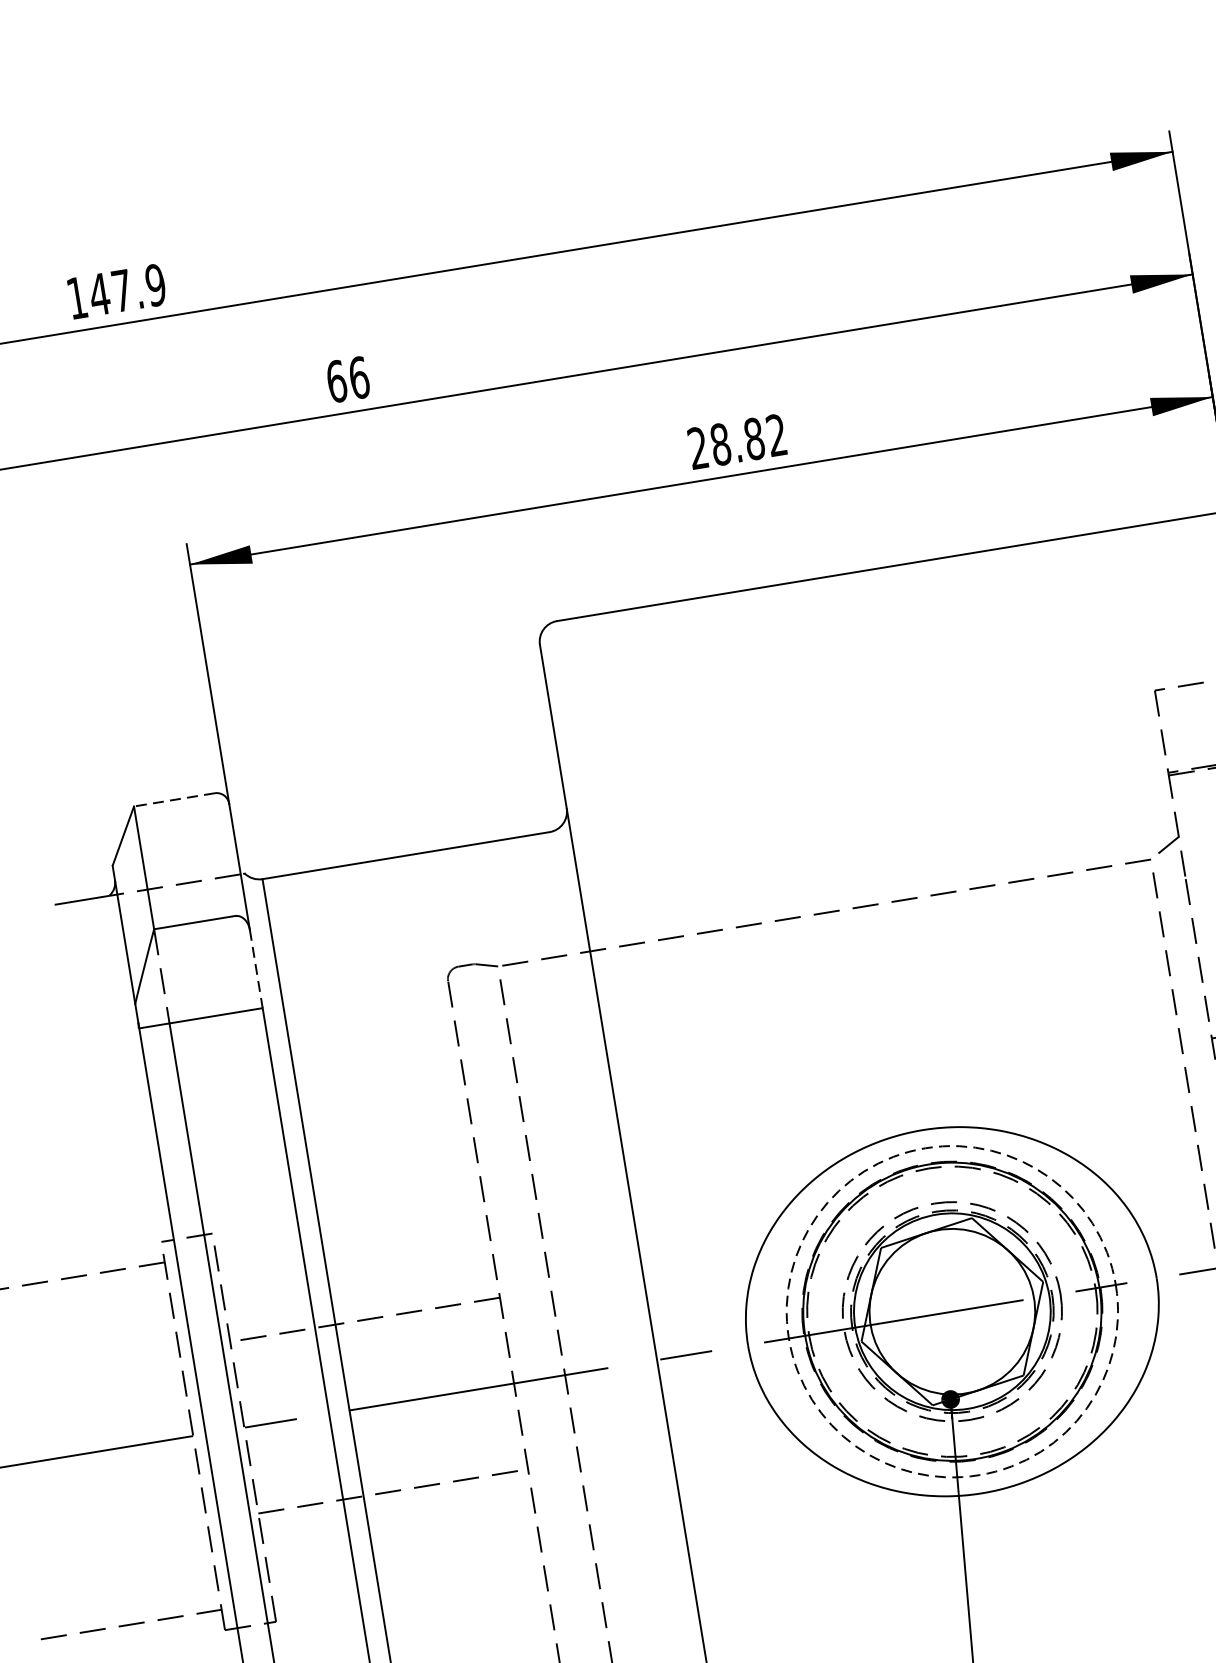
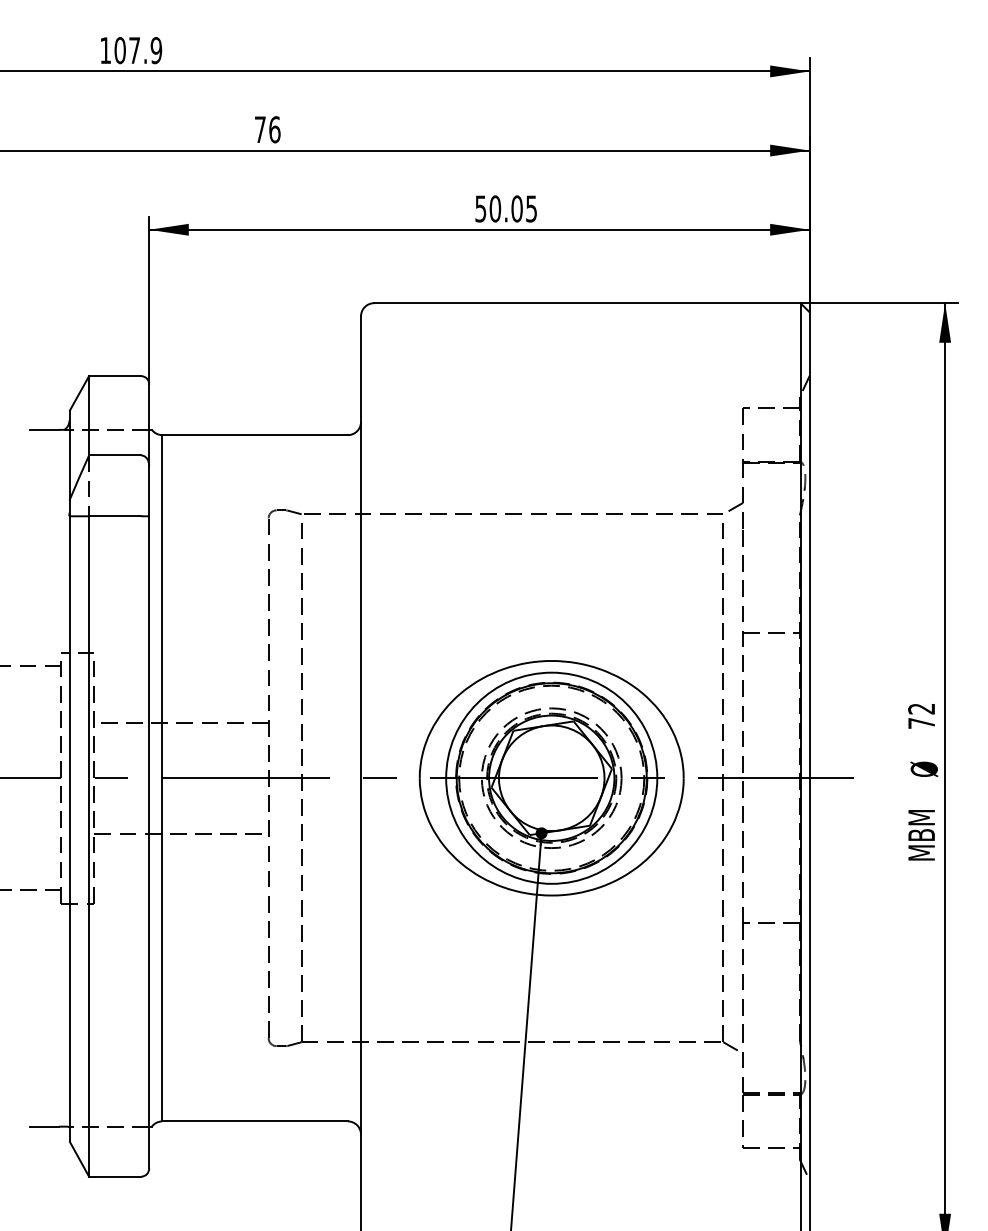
text: (100, 294) -> (120, 50), 147.9 -> 107.9
text: (336, 381) -> (260, 129), 66 -> 76
text: (736, 441) -> (505, 208), 28.82 -> 50.05
line: (173, 800) -> (114, 376), dashed -> solid
line: (256, 969) -> (149, 491), dashed -> solid
circle: (951, 1310) -> (551, 777), dashed -> solid

